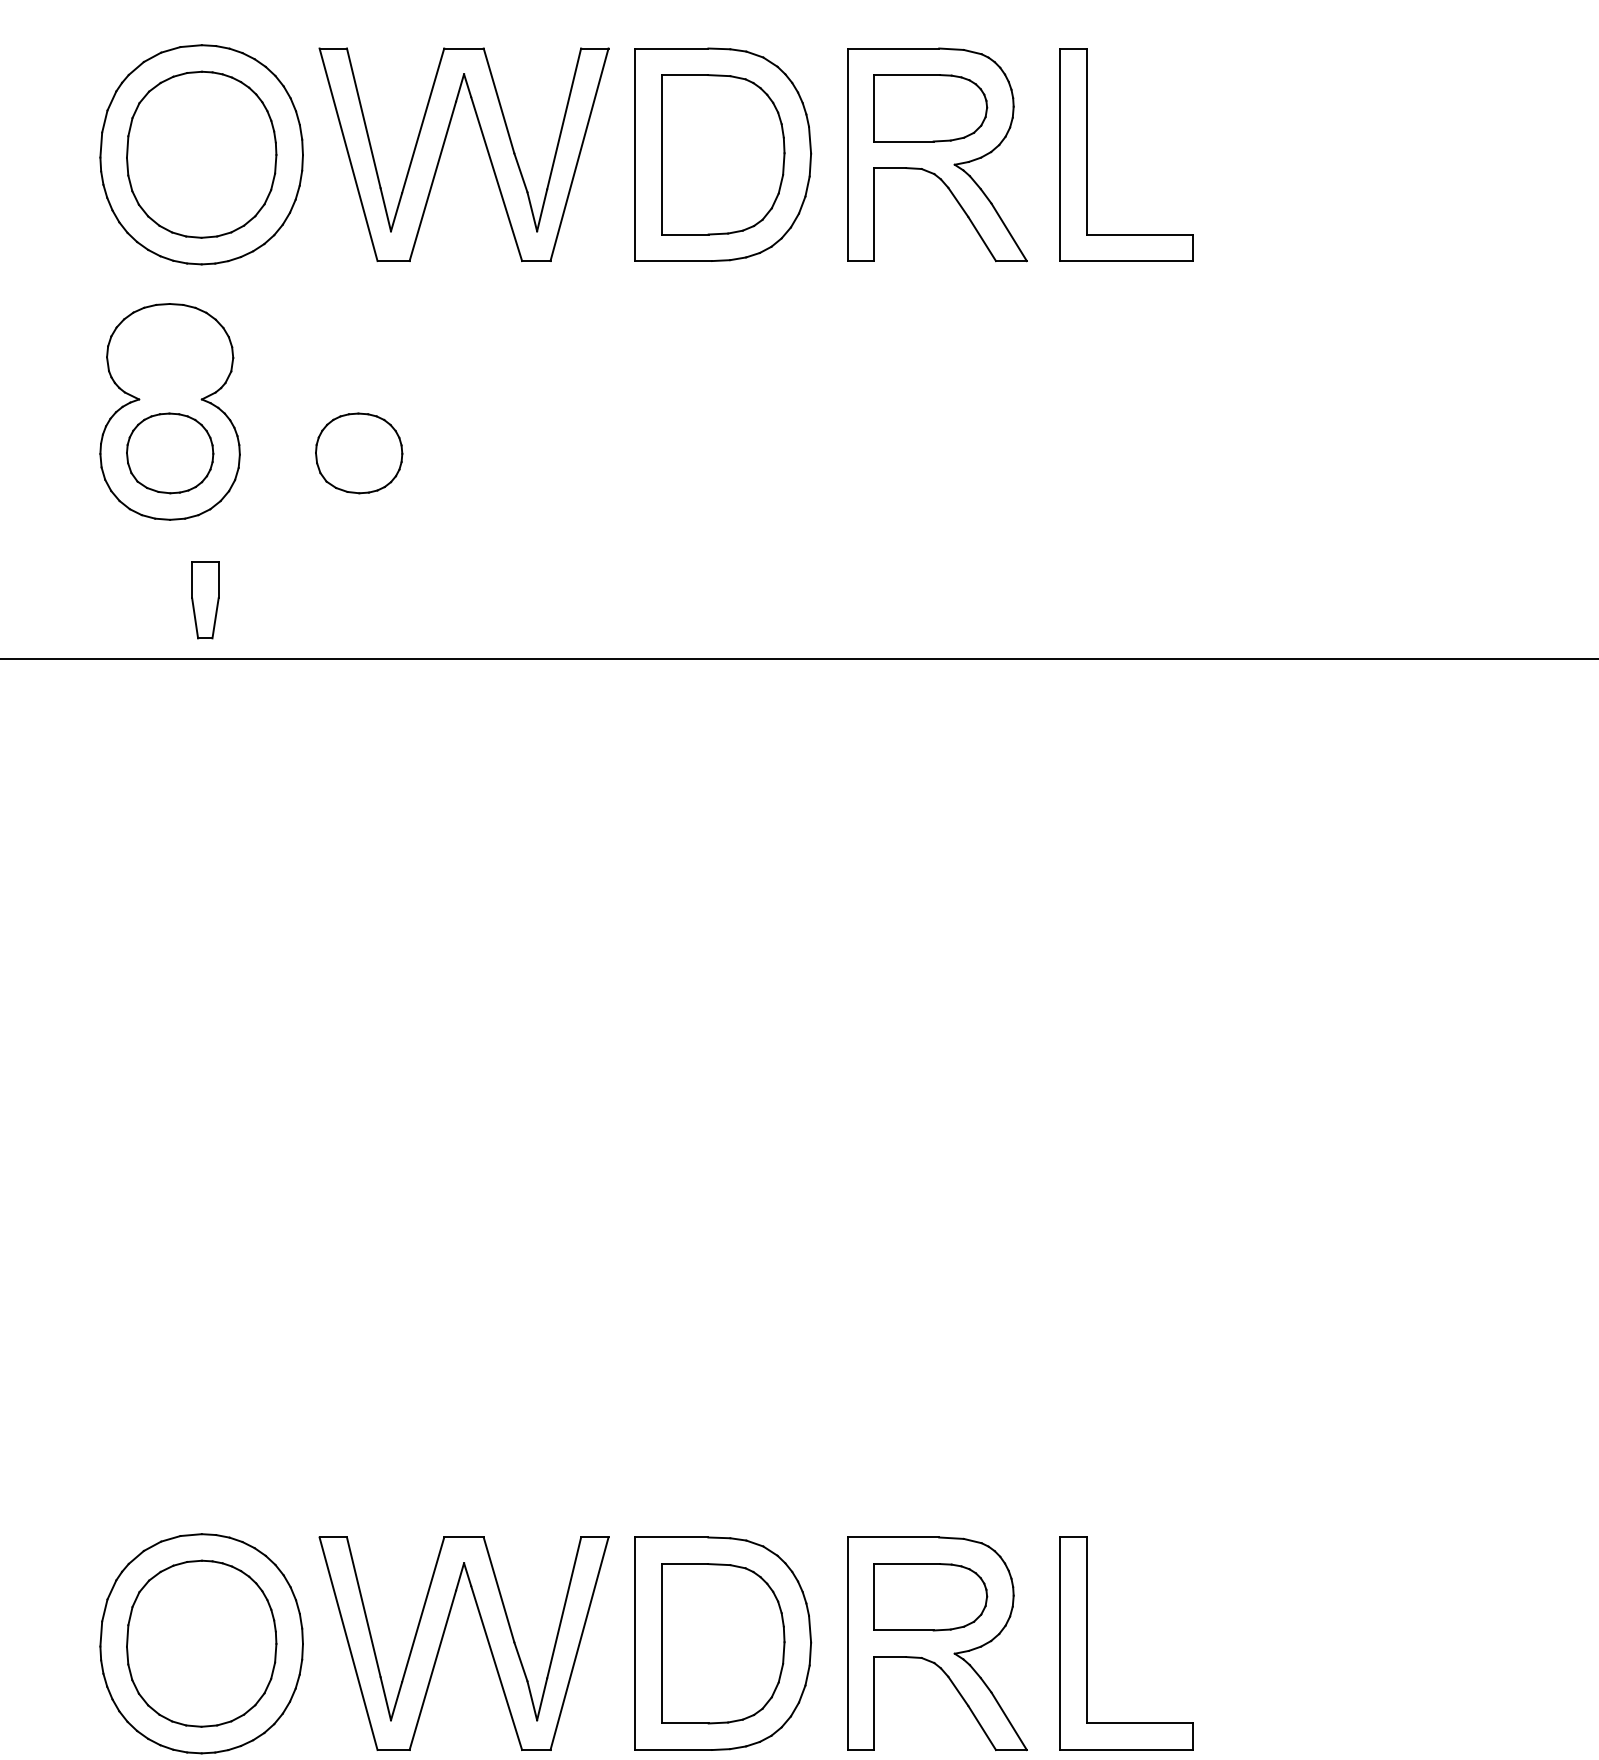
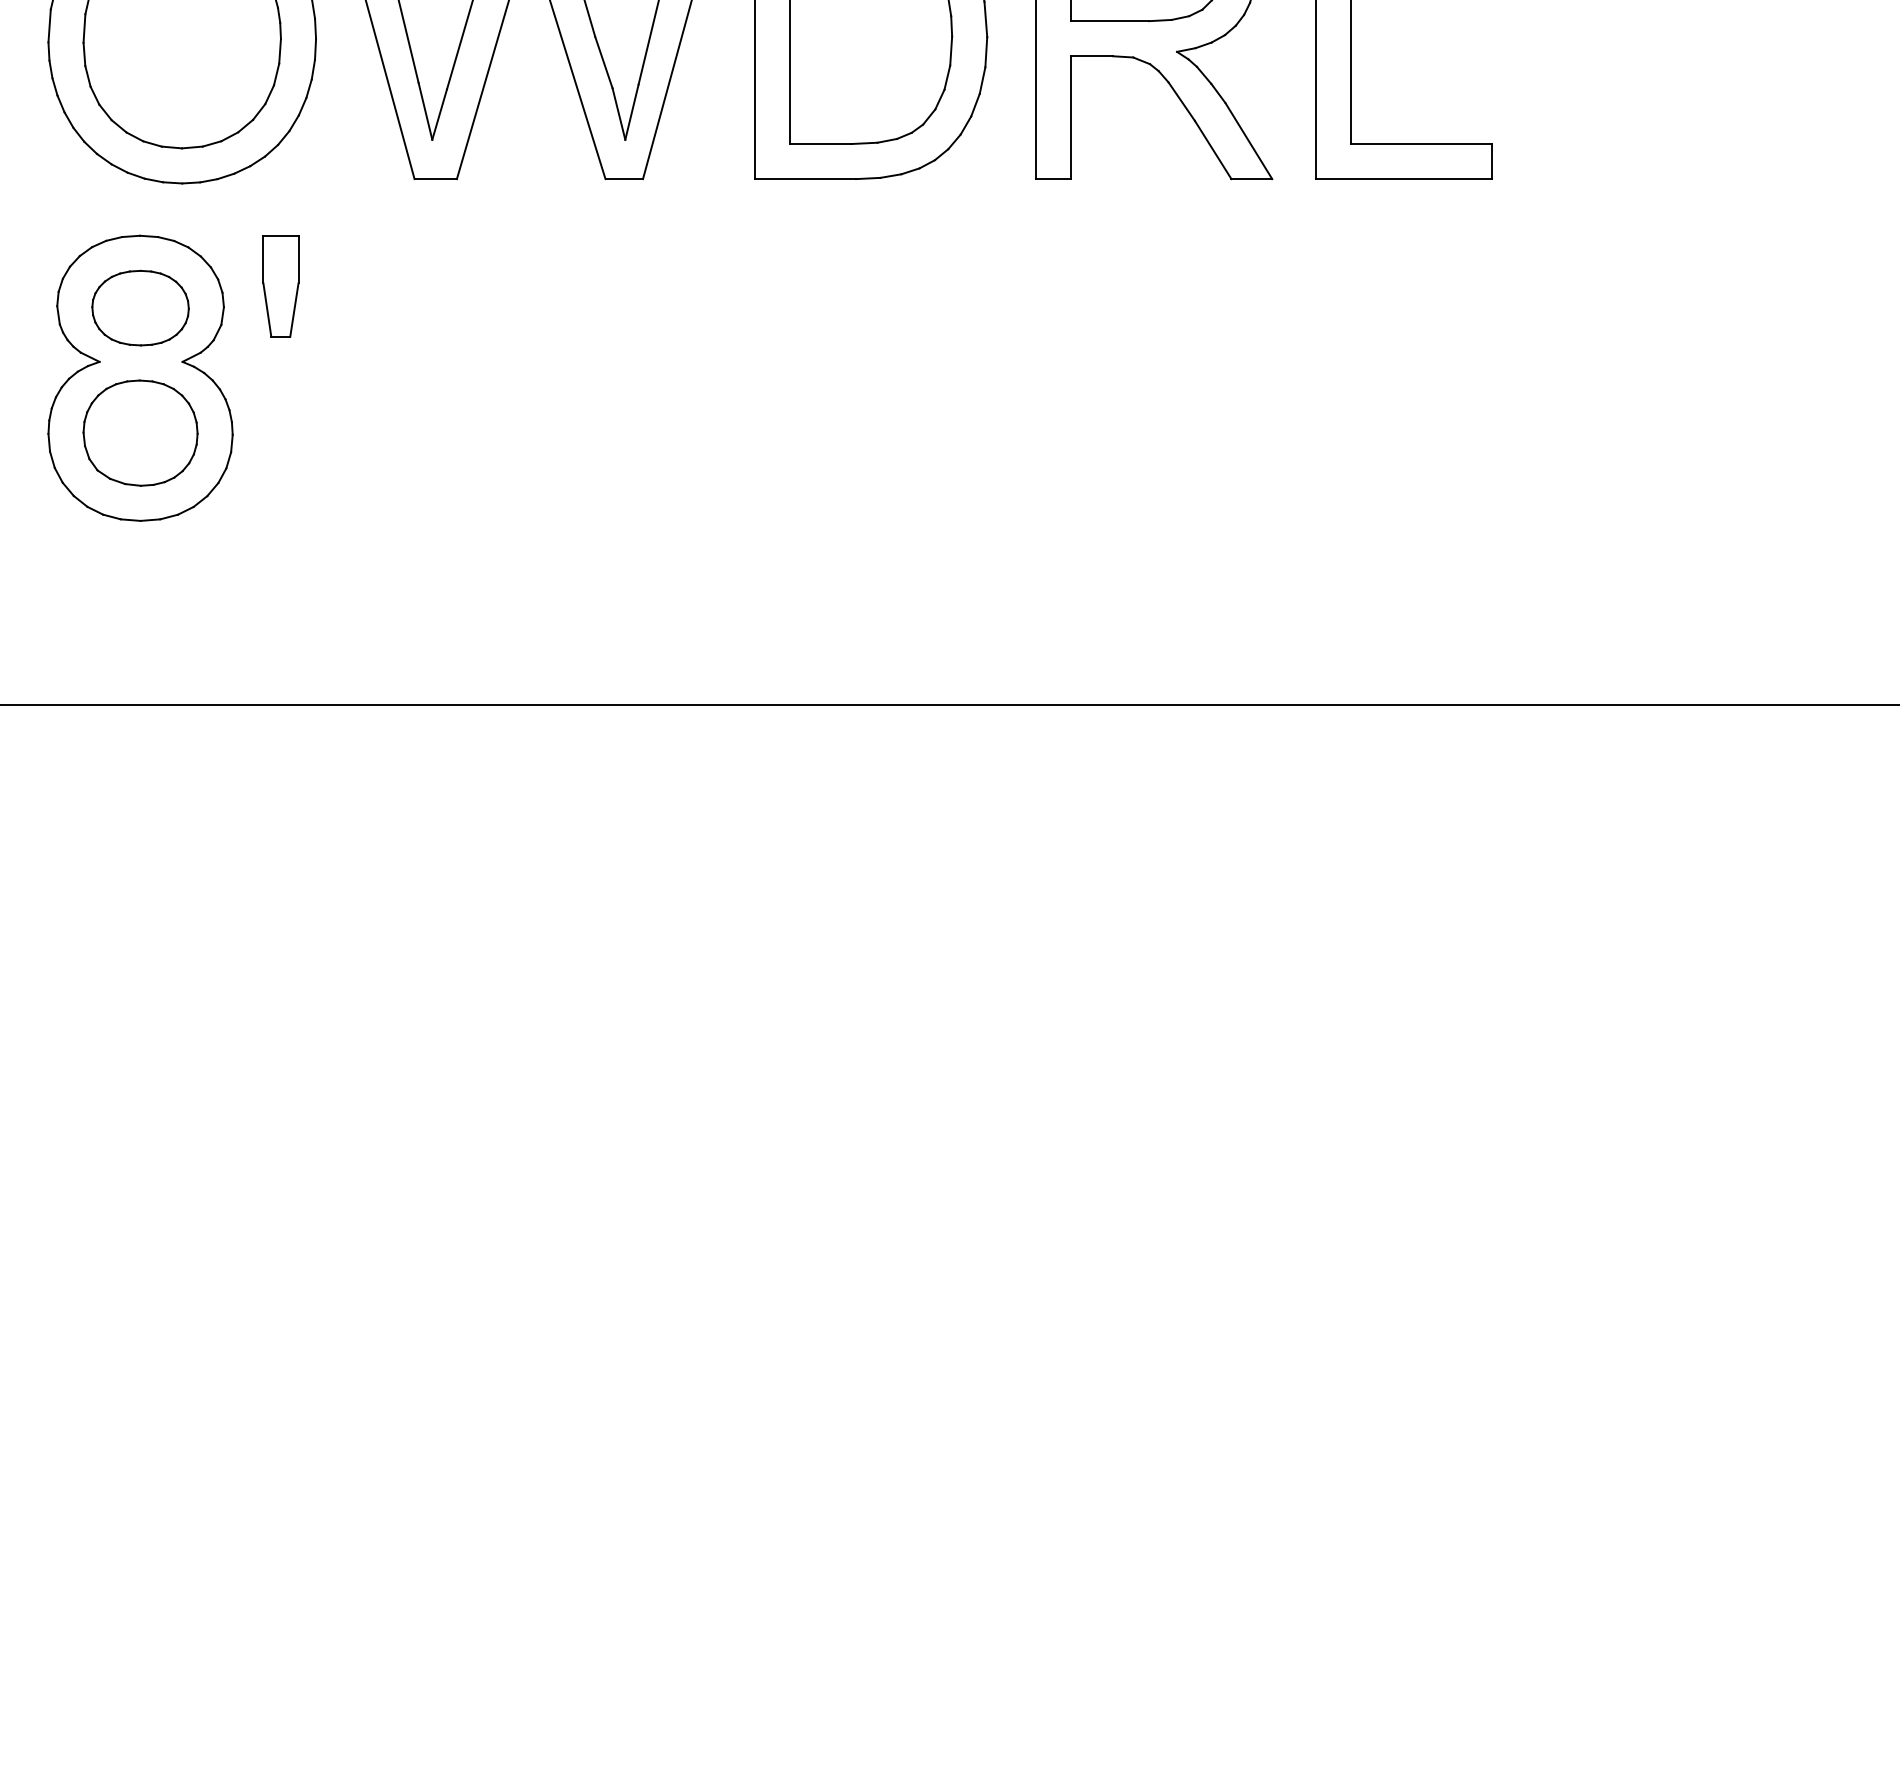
part: (169, 358) -> (139, 307), added
part: (359, 453) -> (390, 433), removed
part: (205, 600) -> (281, 286), moved

